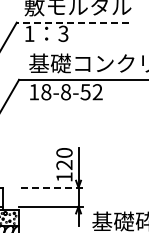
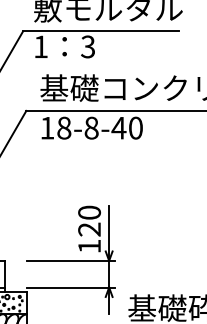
line: (72, 22) -> (100, 31), dashed -> solid
text: (91, 92) -> (127, 128), 18-8-52 -> 18-8-40
line: (51, 187) -> (71, 260), dashed -> solid

